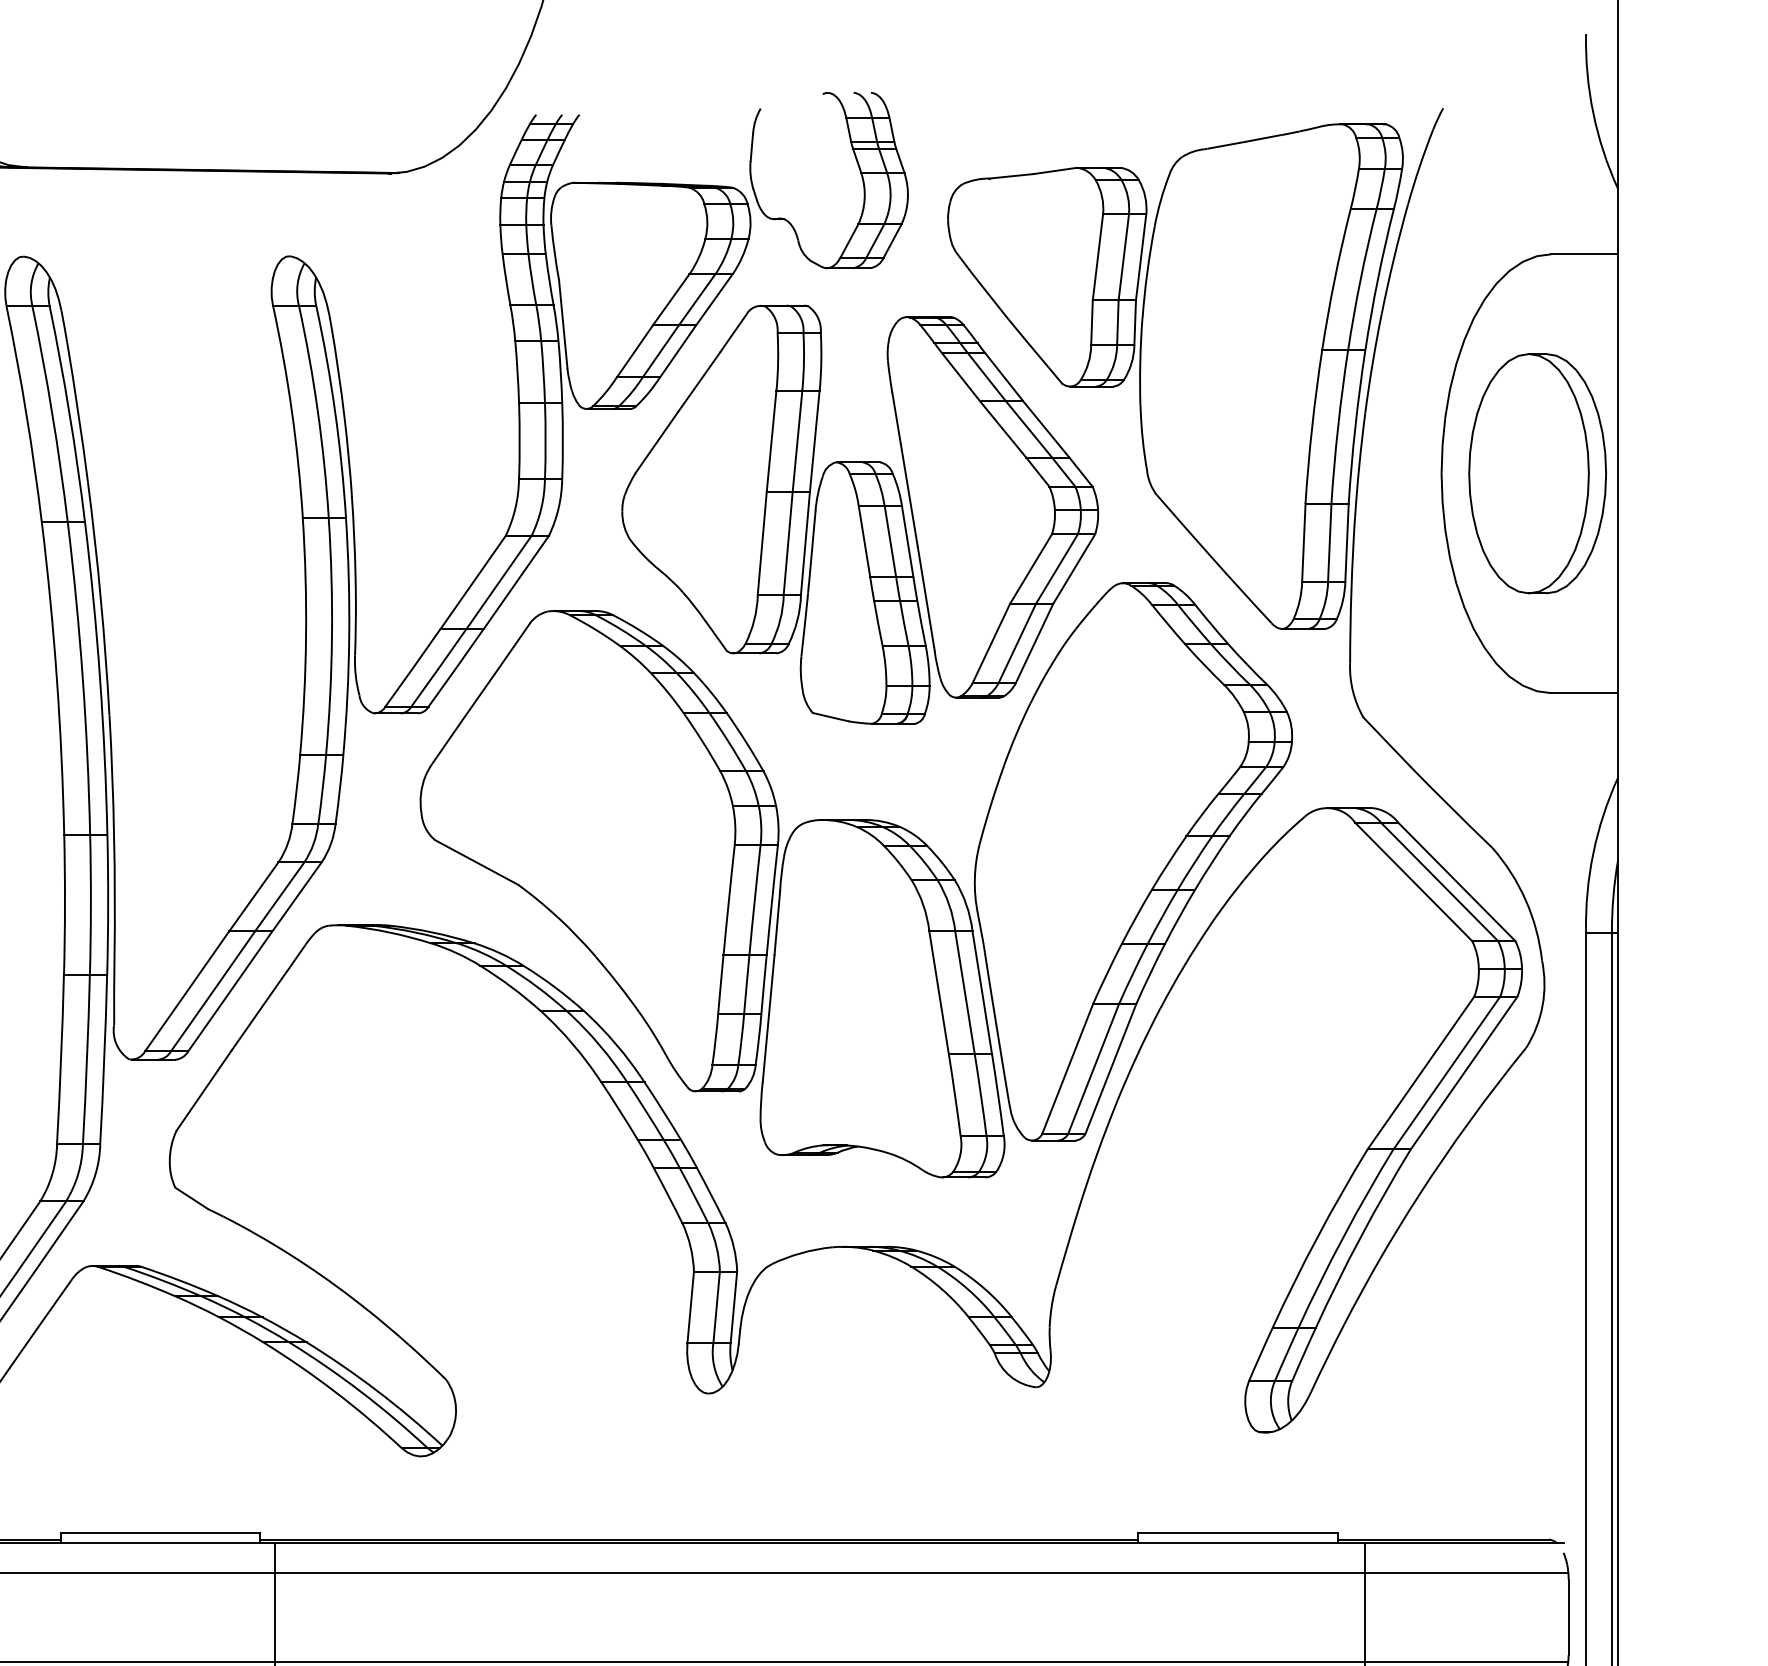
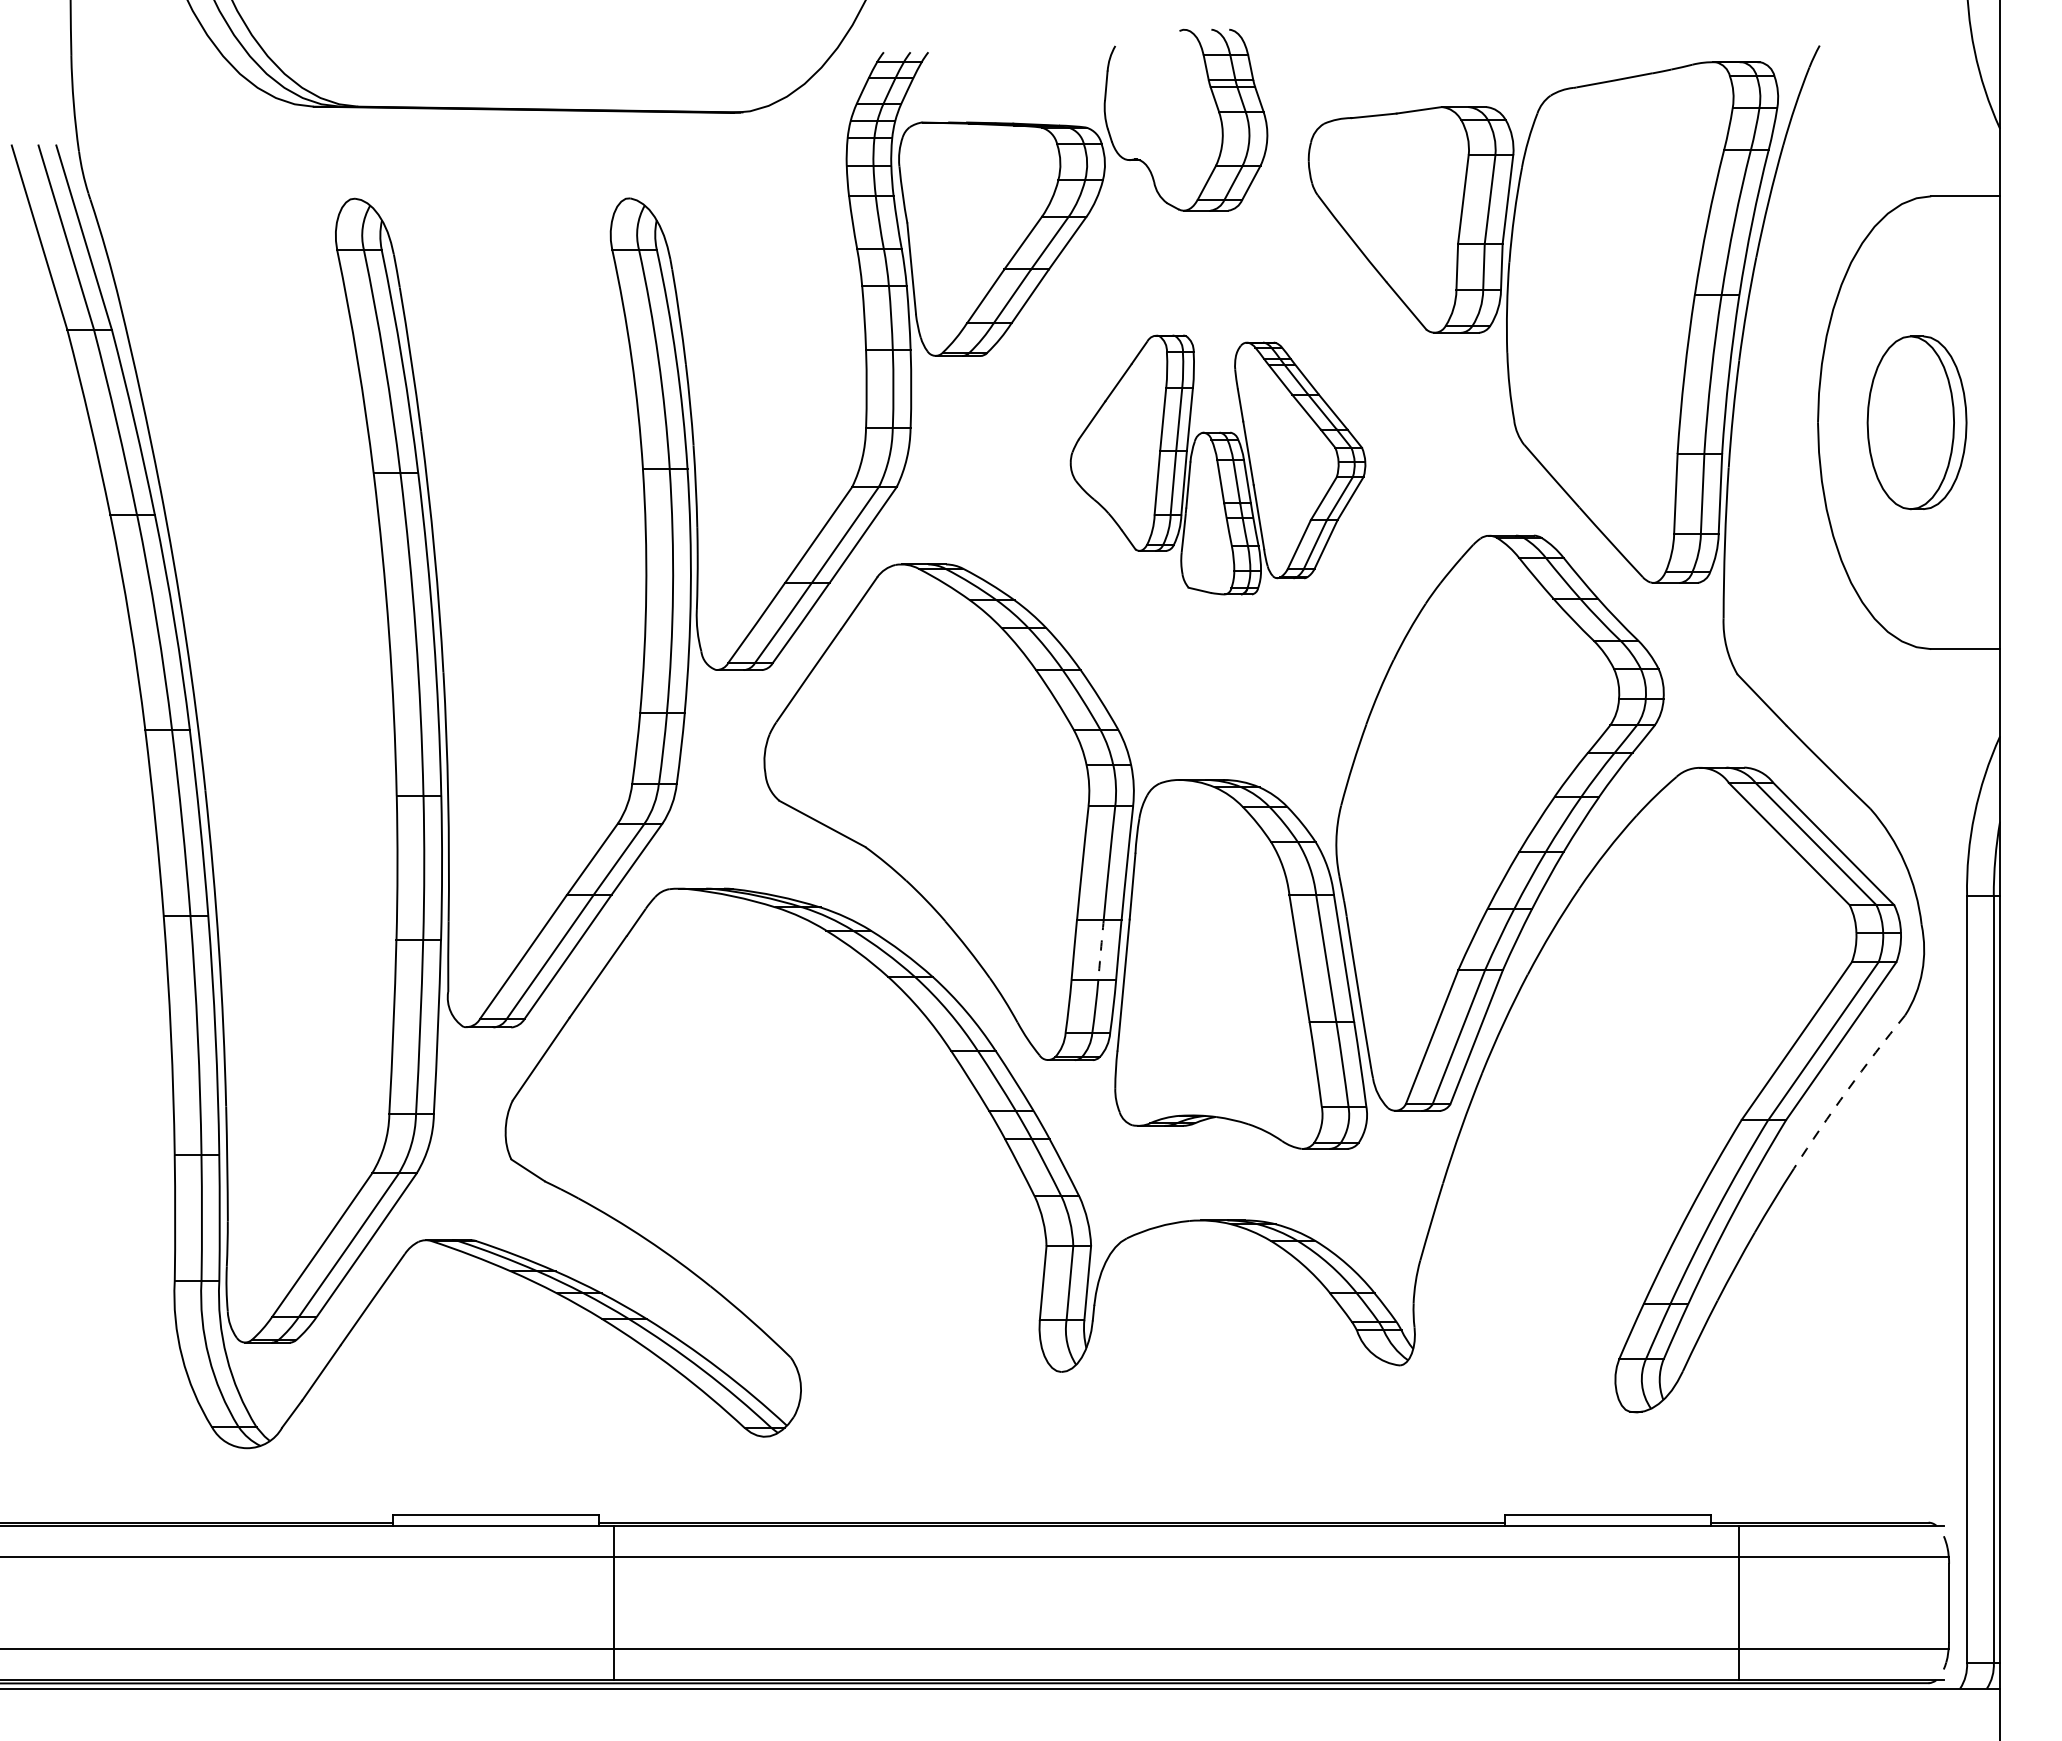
part: (1537, 473) -> (1916, 422), size x0.7
part: (859, 514) -> (1217, 464), size x0.6
arc: (746, 984) -> (1100, 949), solid -> dashed
arc: (1470, 1120) -> (1847, 1090), solid -> dashed

